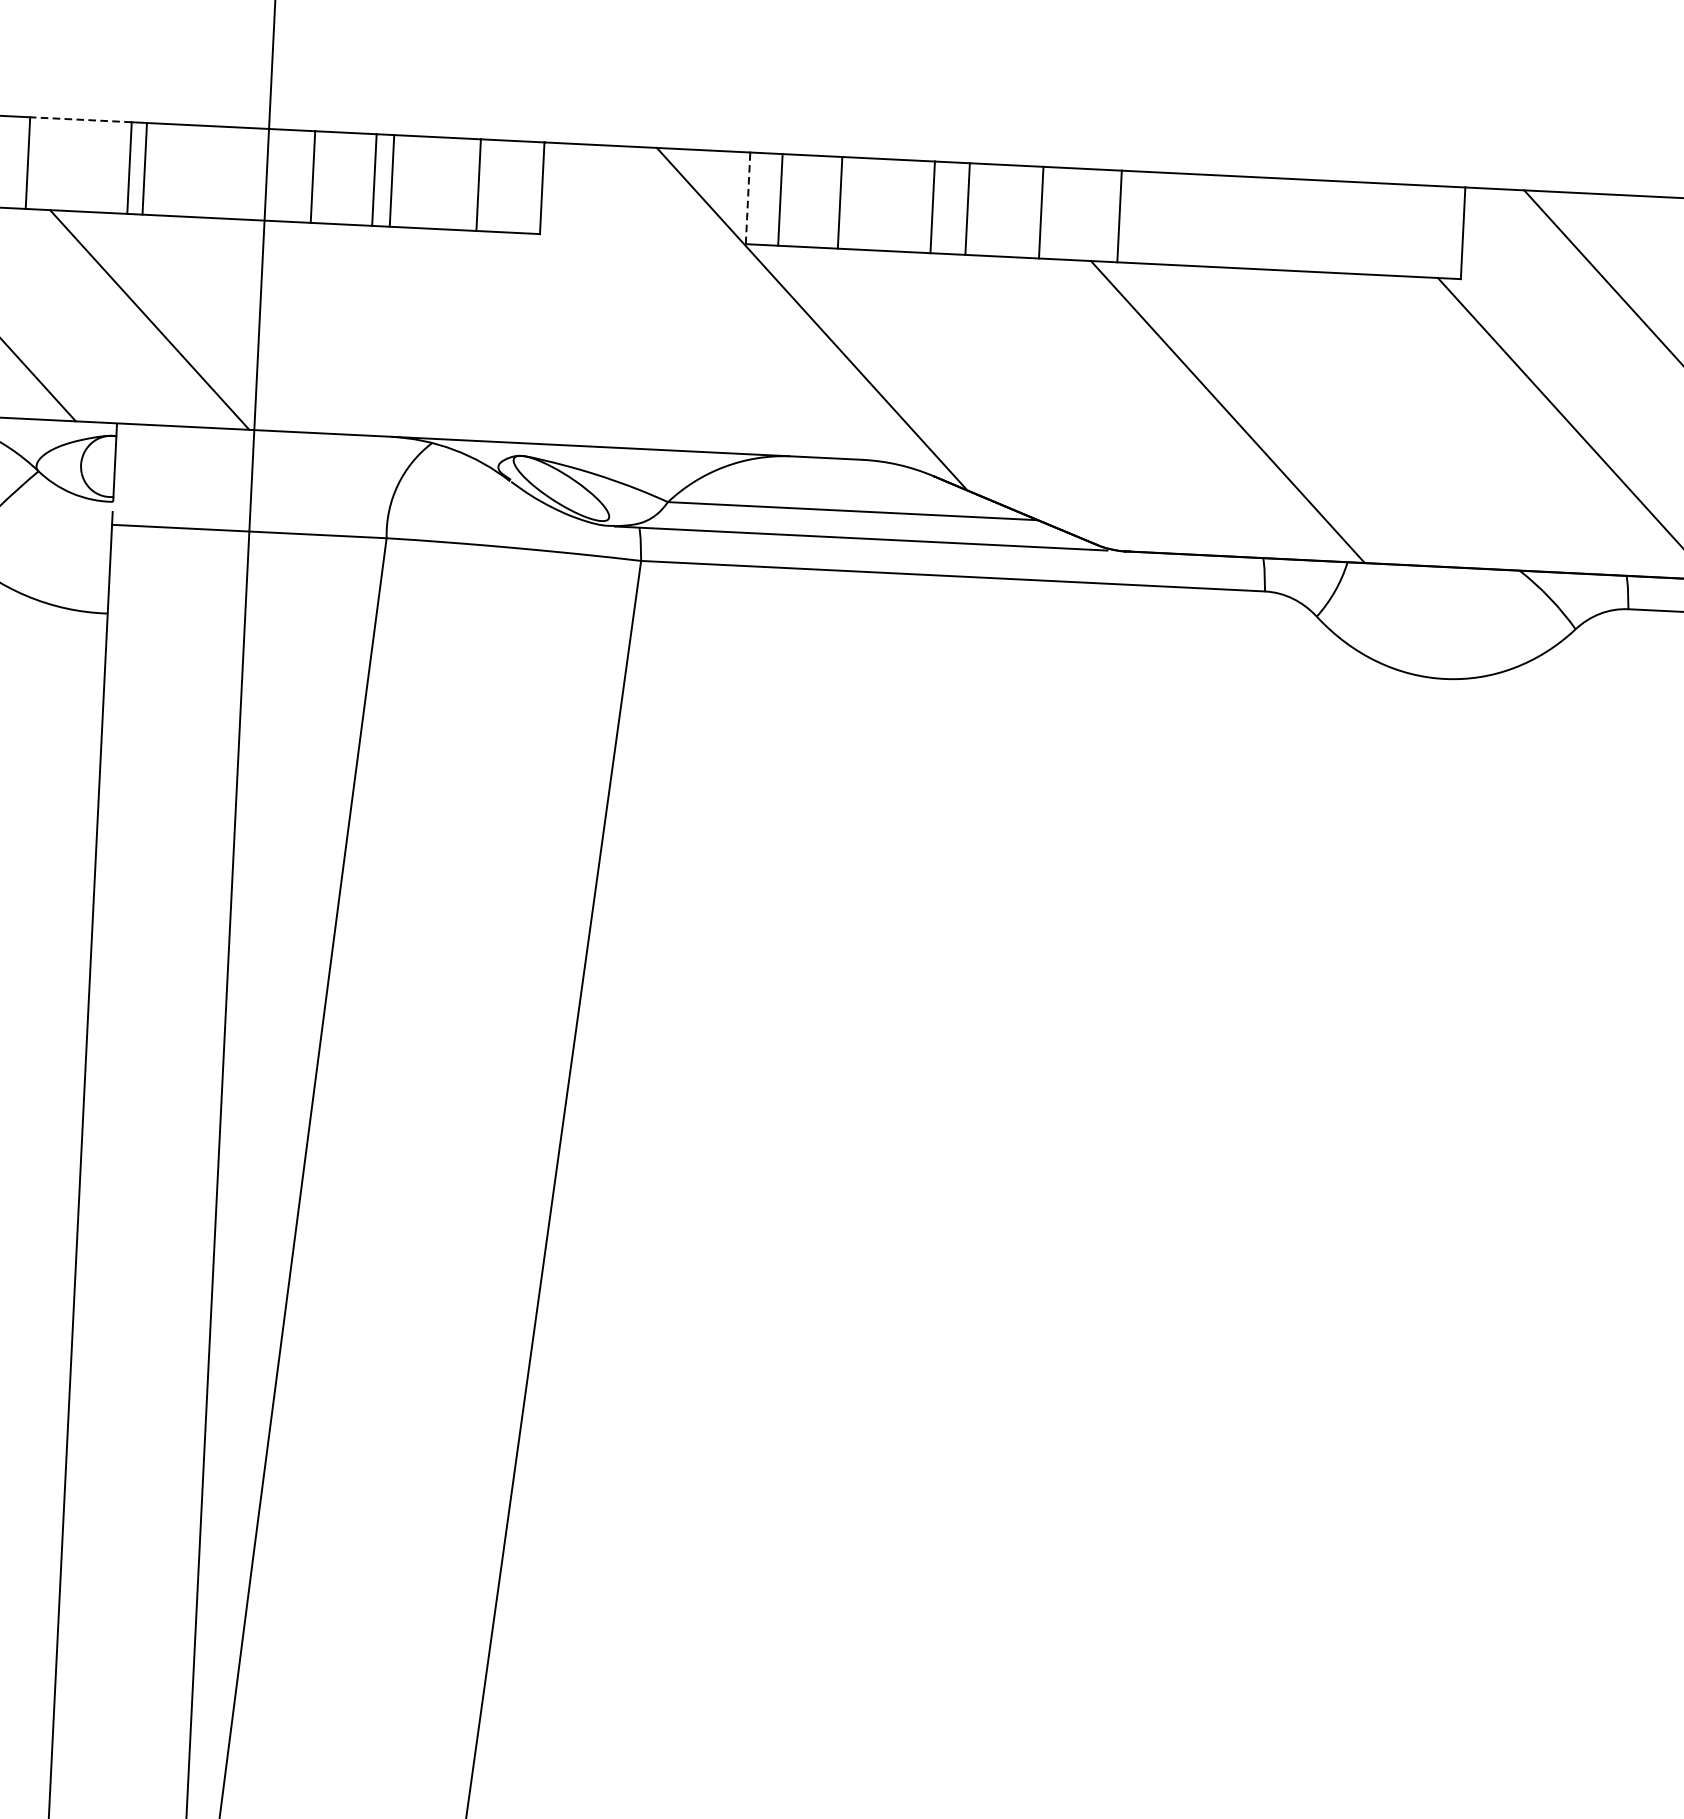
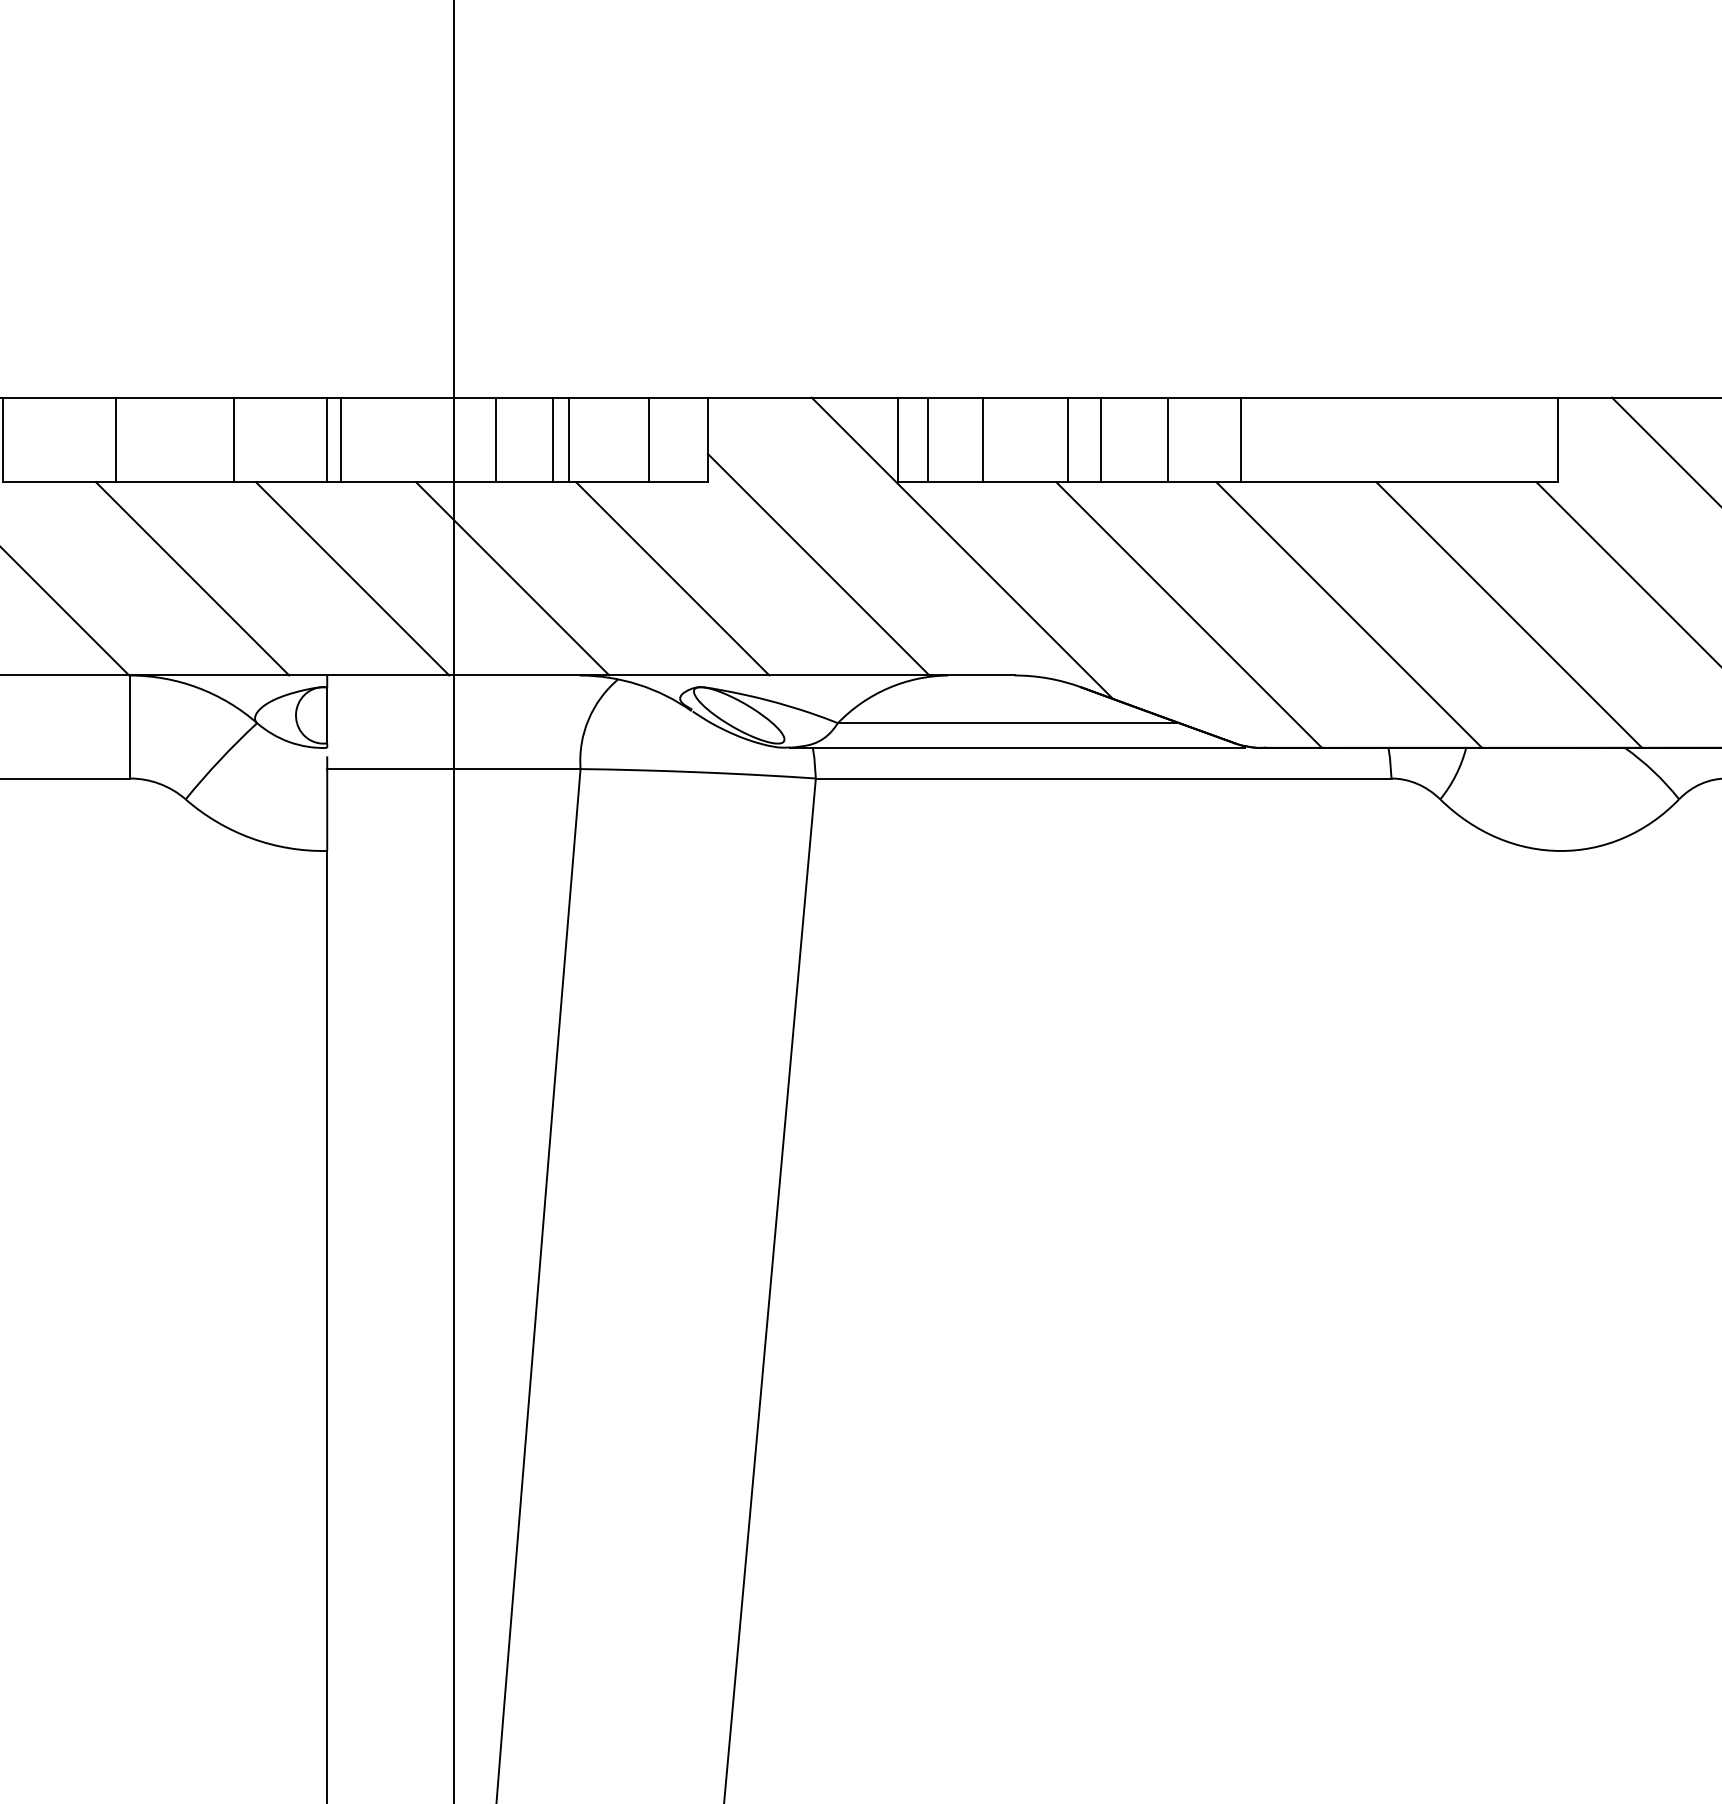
line: (81, 119) -> (280, 397), dashed -> solid
line: (747, 197) -> (897, 439), dashed -> solid
line: (322, 328) -> (512, 578), added
line: (655, 329) -> (818, 564), added
line: (496, 336) -> (672, 578), added
line: (1053, 402) -> (1188, 614), added
line: (1401, 419) -> (1509, 614), added

